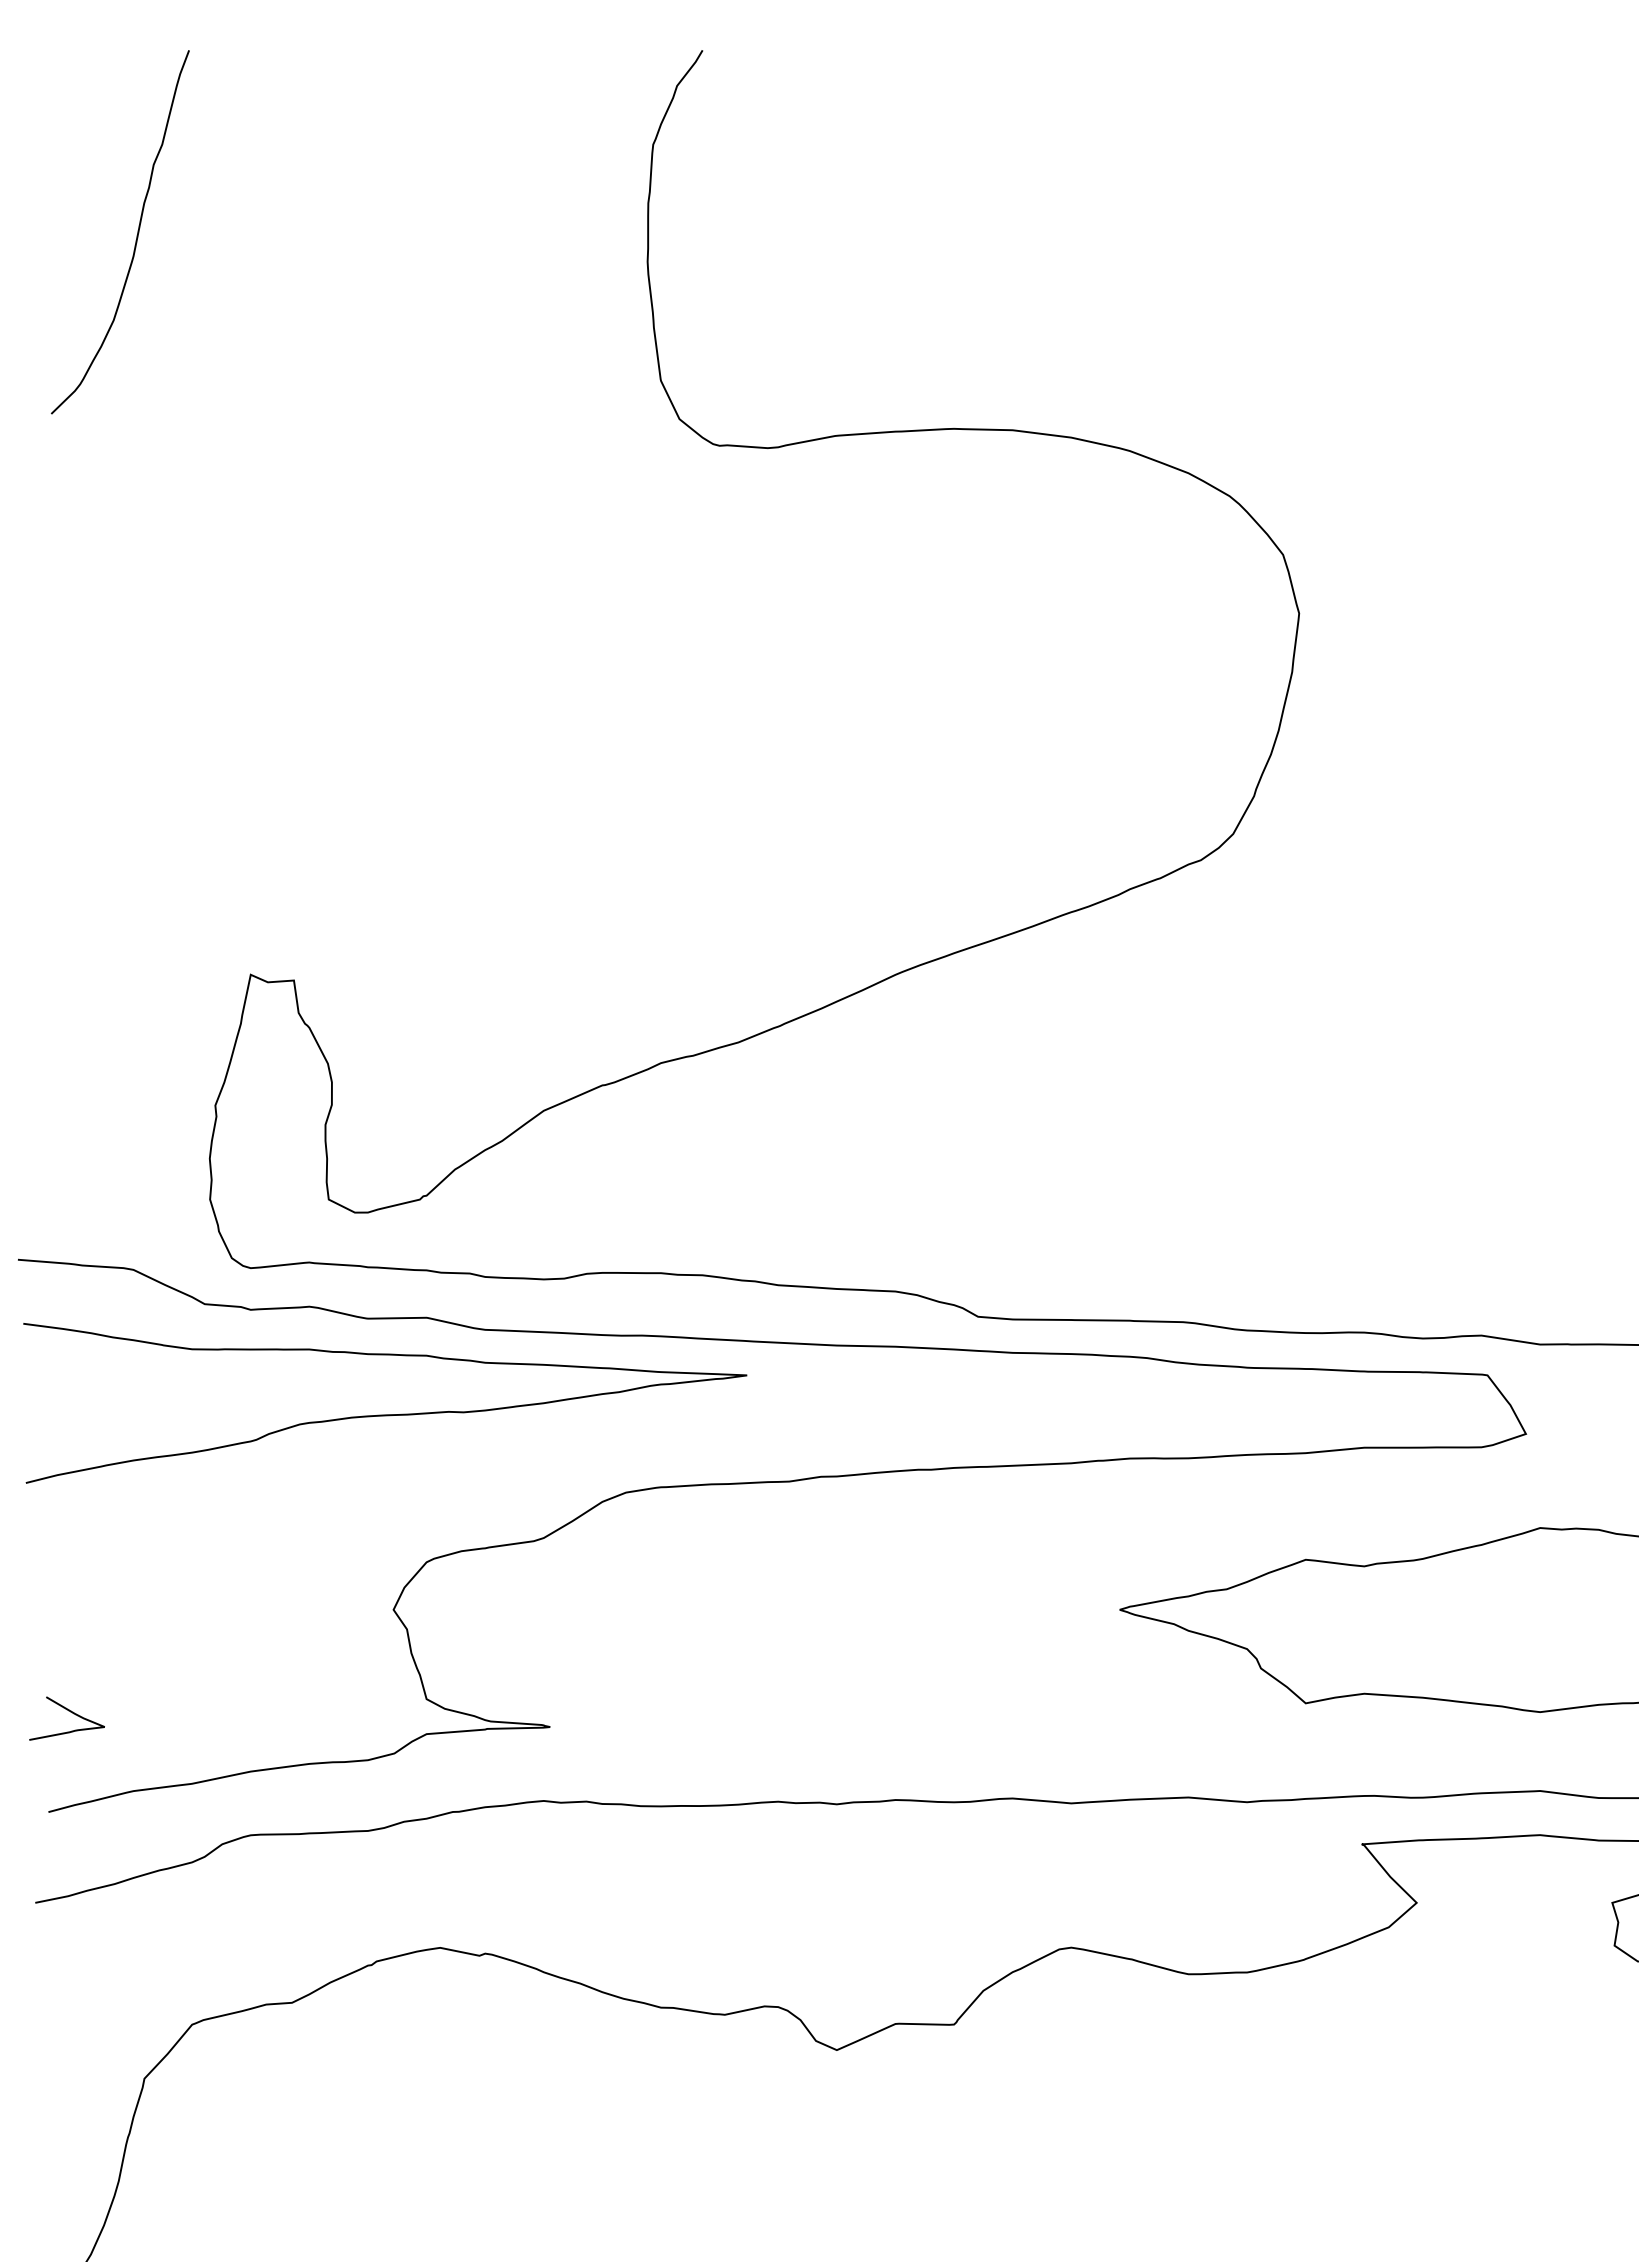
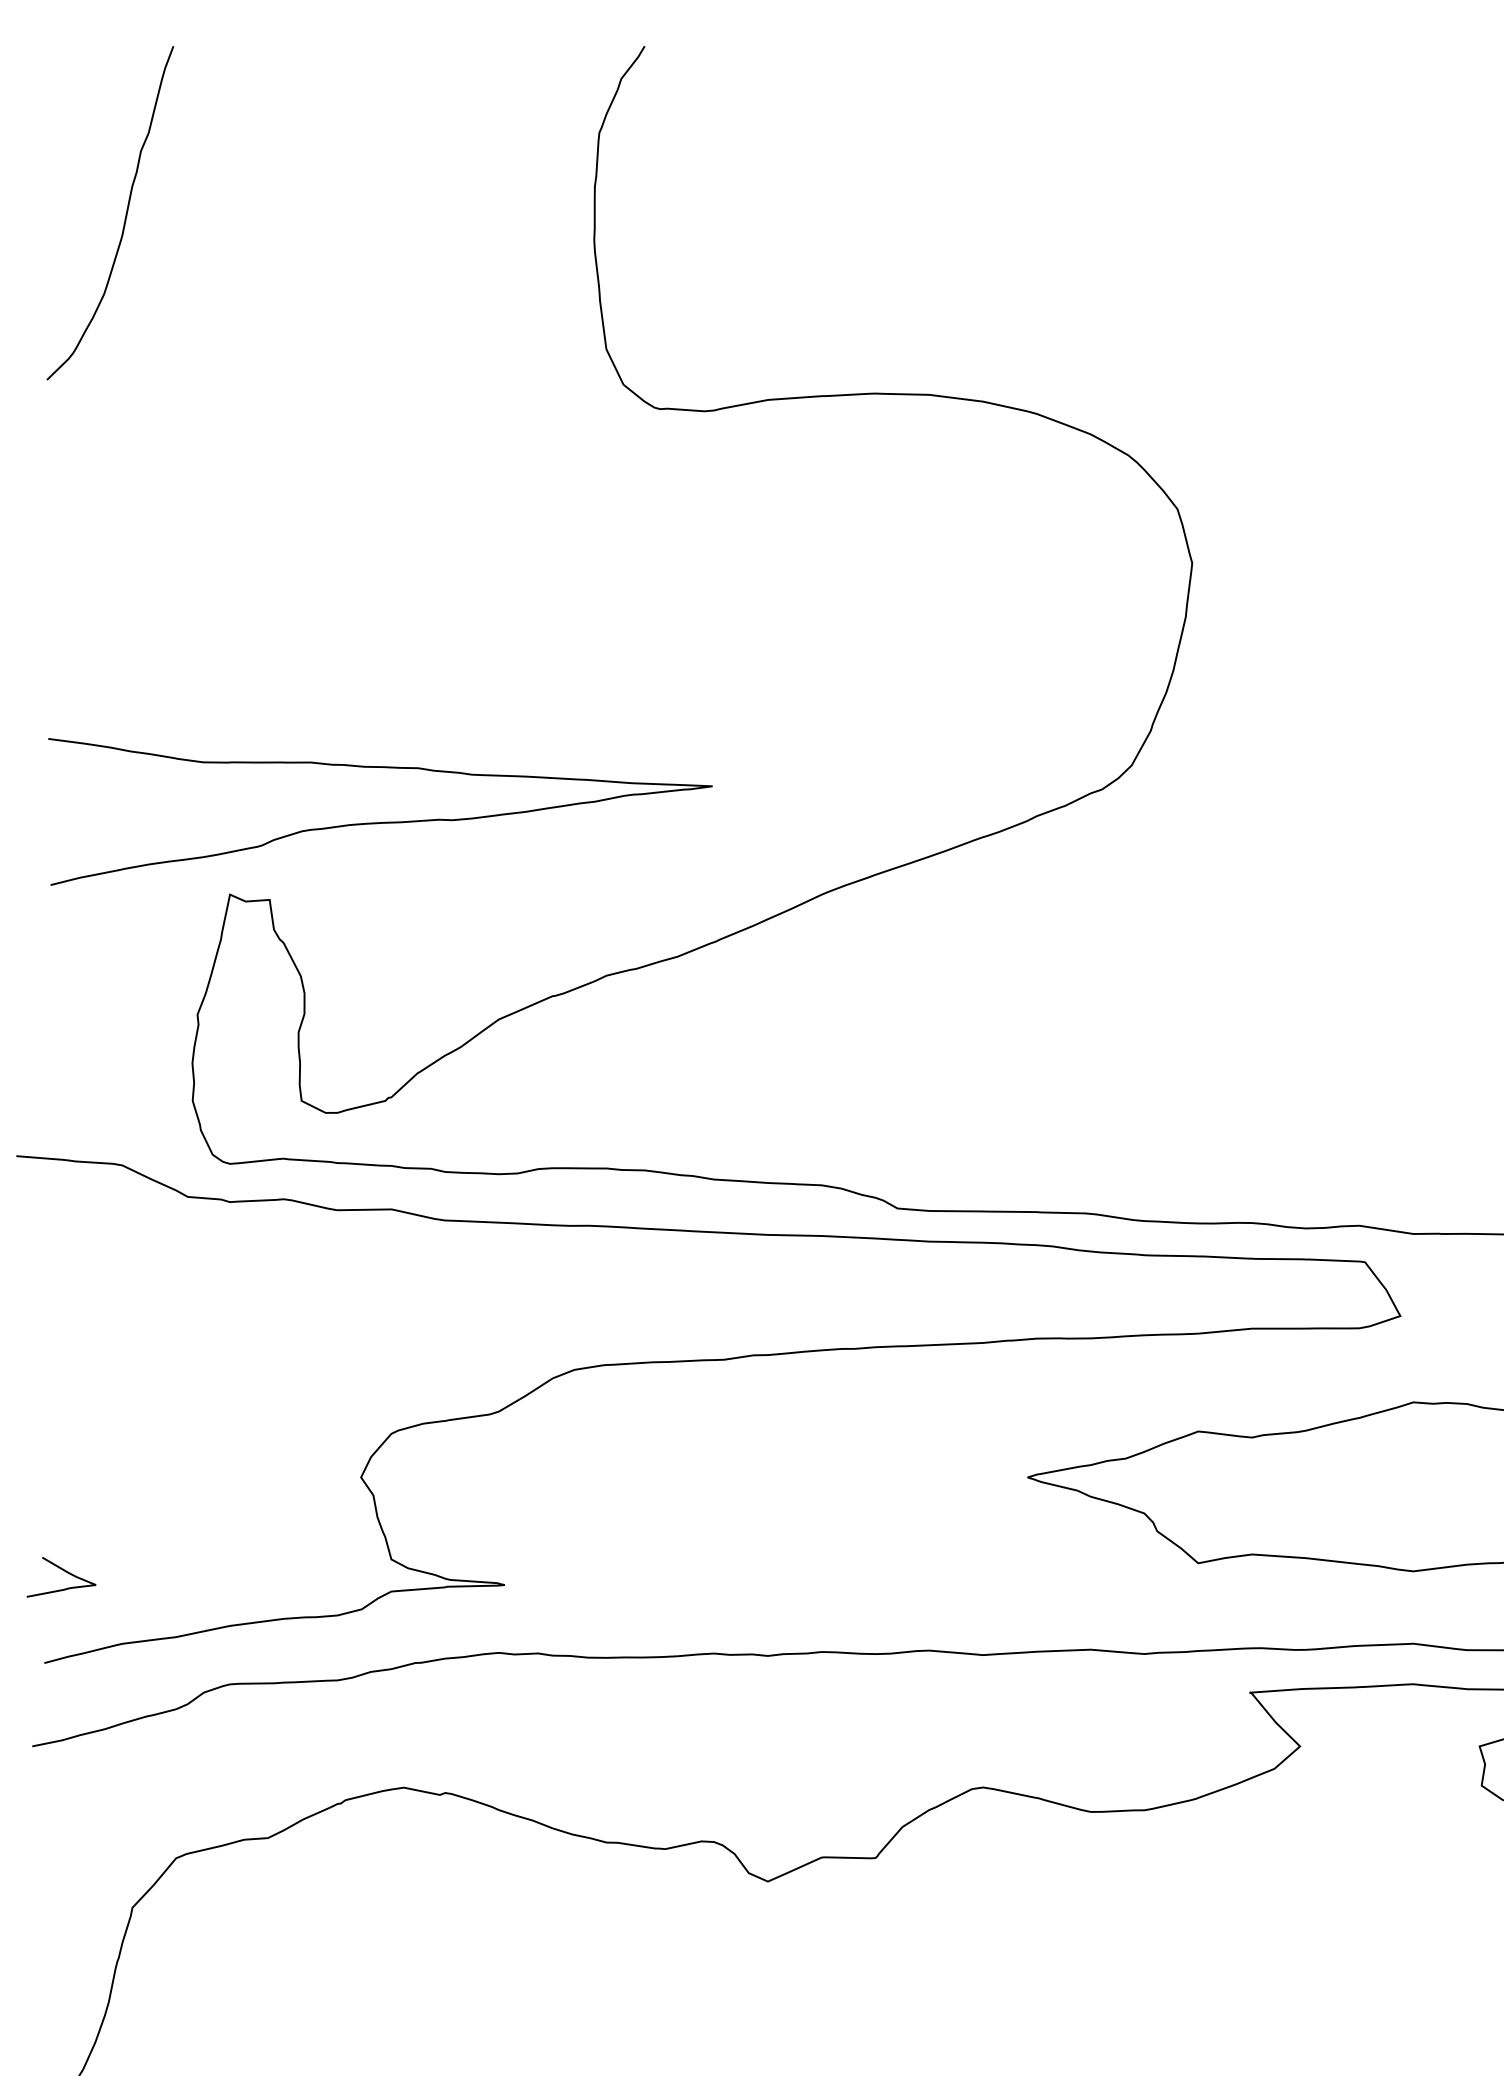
curve: (389, 1413) -> (384, 821), moved

